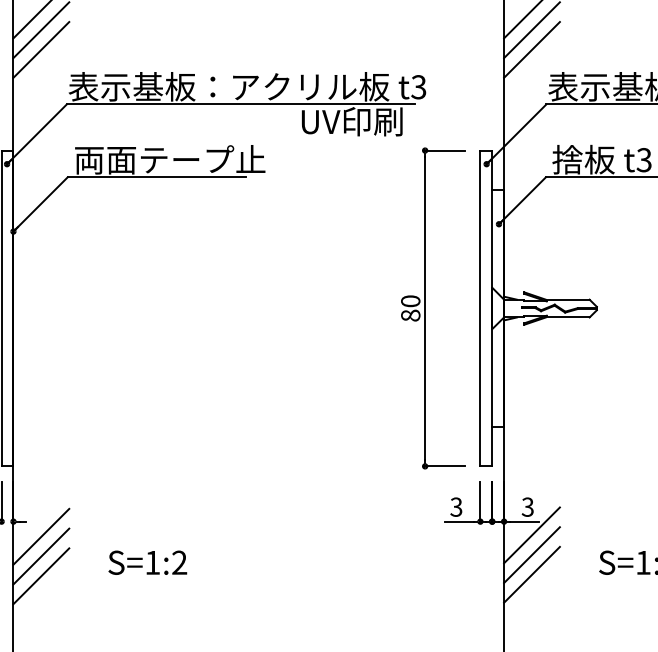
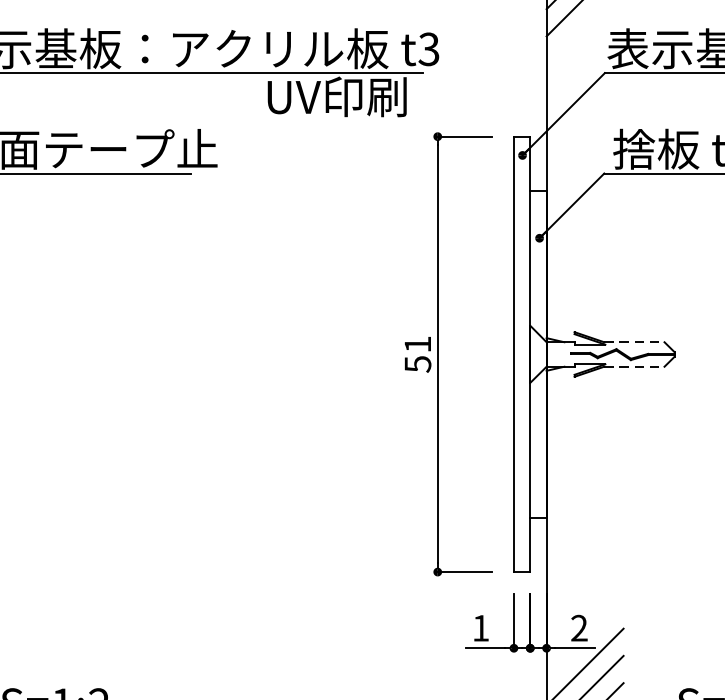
line: (567, 299) -> (634, 341), solid -> dashed
text: (410, 308) -> (417, 354), 80 -> 51
line: (567, 317) -> (634, 366), solid -> dashed
text: (456, 506) -> (480, 627), 3 -> 1
text: (527, 507) -> (578, 628), 3 -> 2

